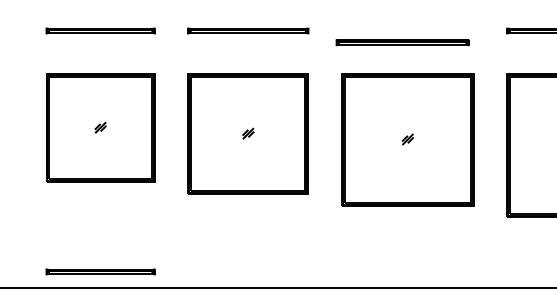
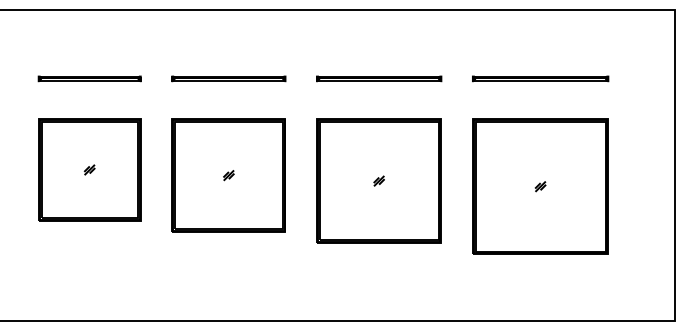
part: (402, 42) -> (379, 78), moved
part: (100, 271) -> (89, 305), removed

